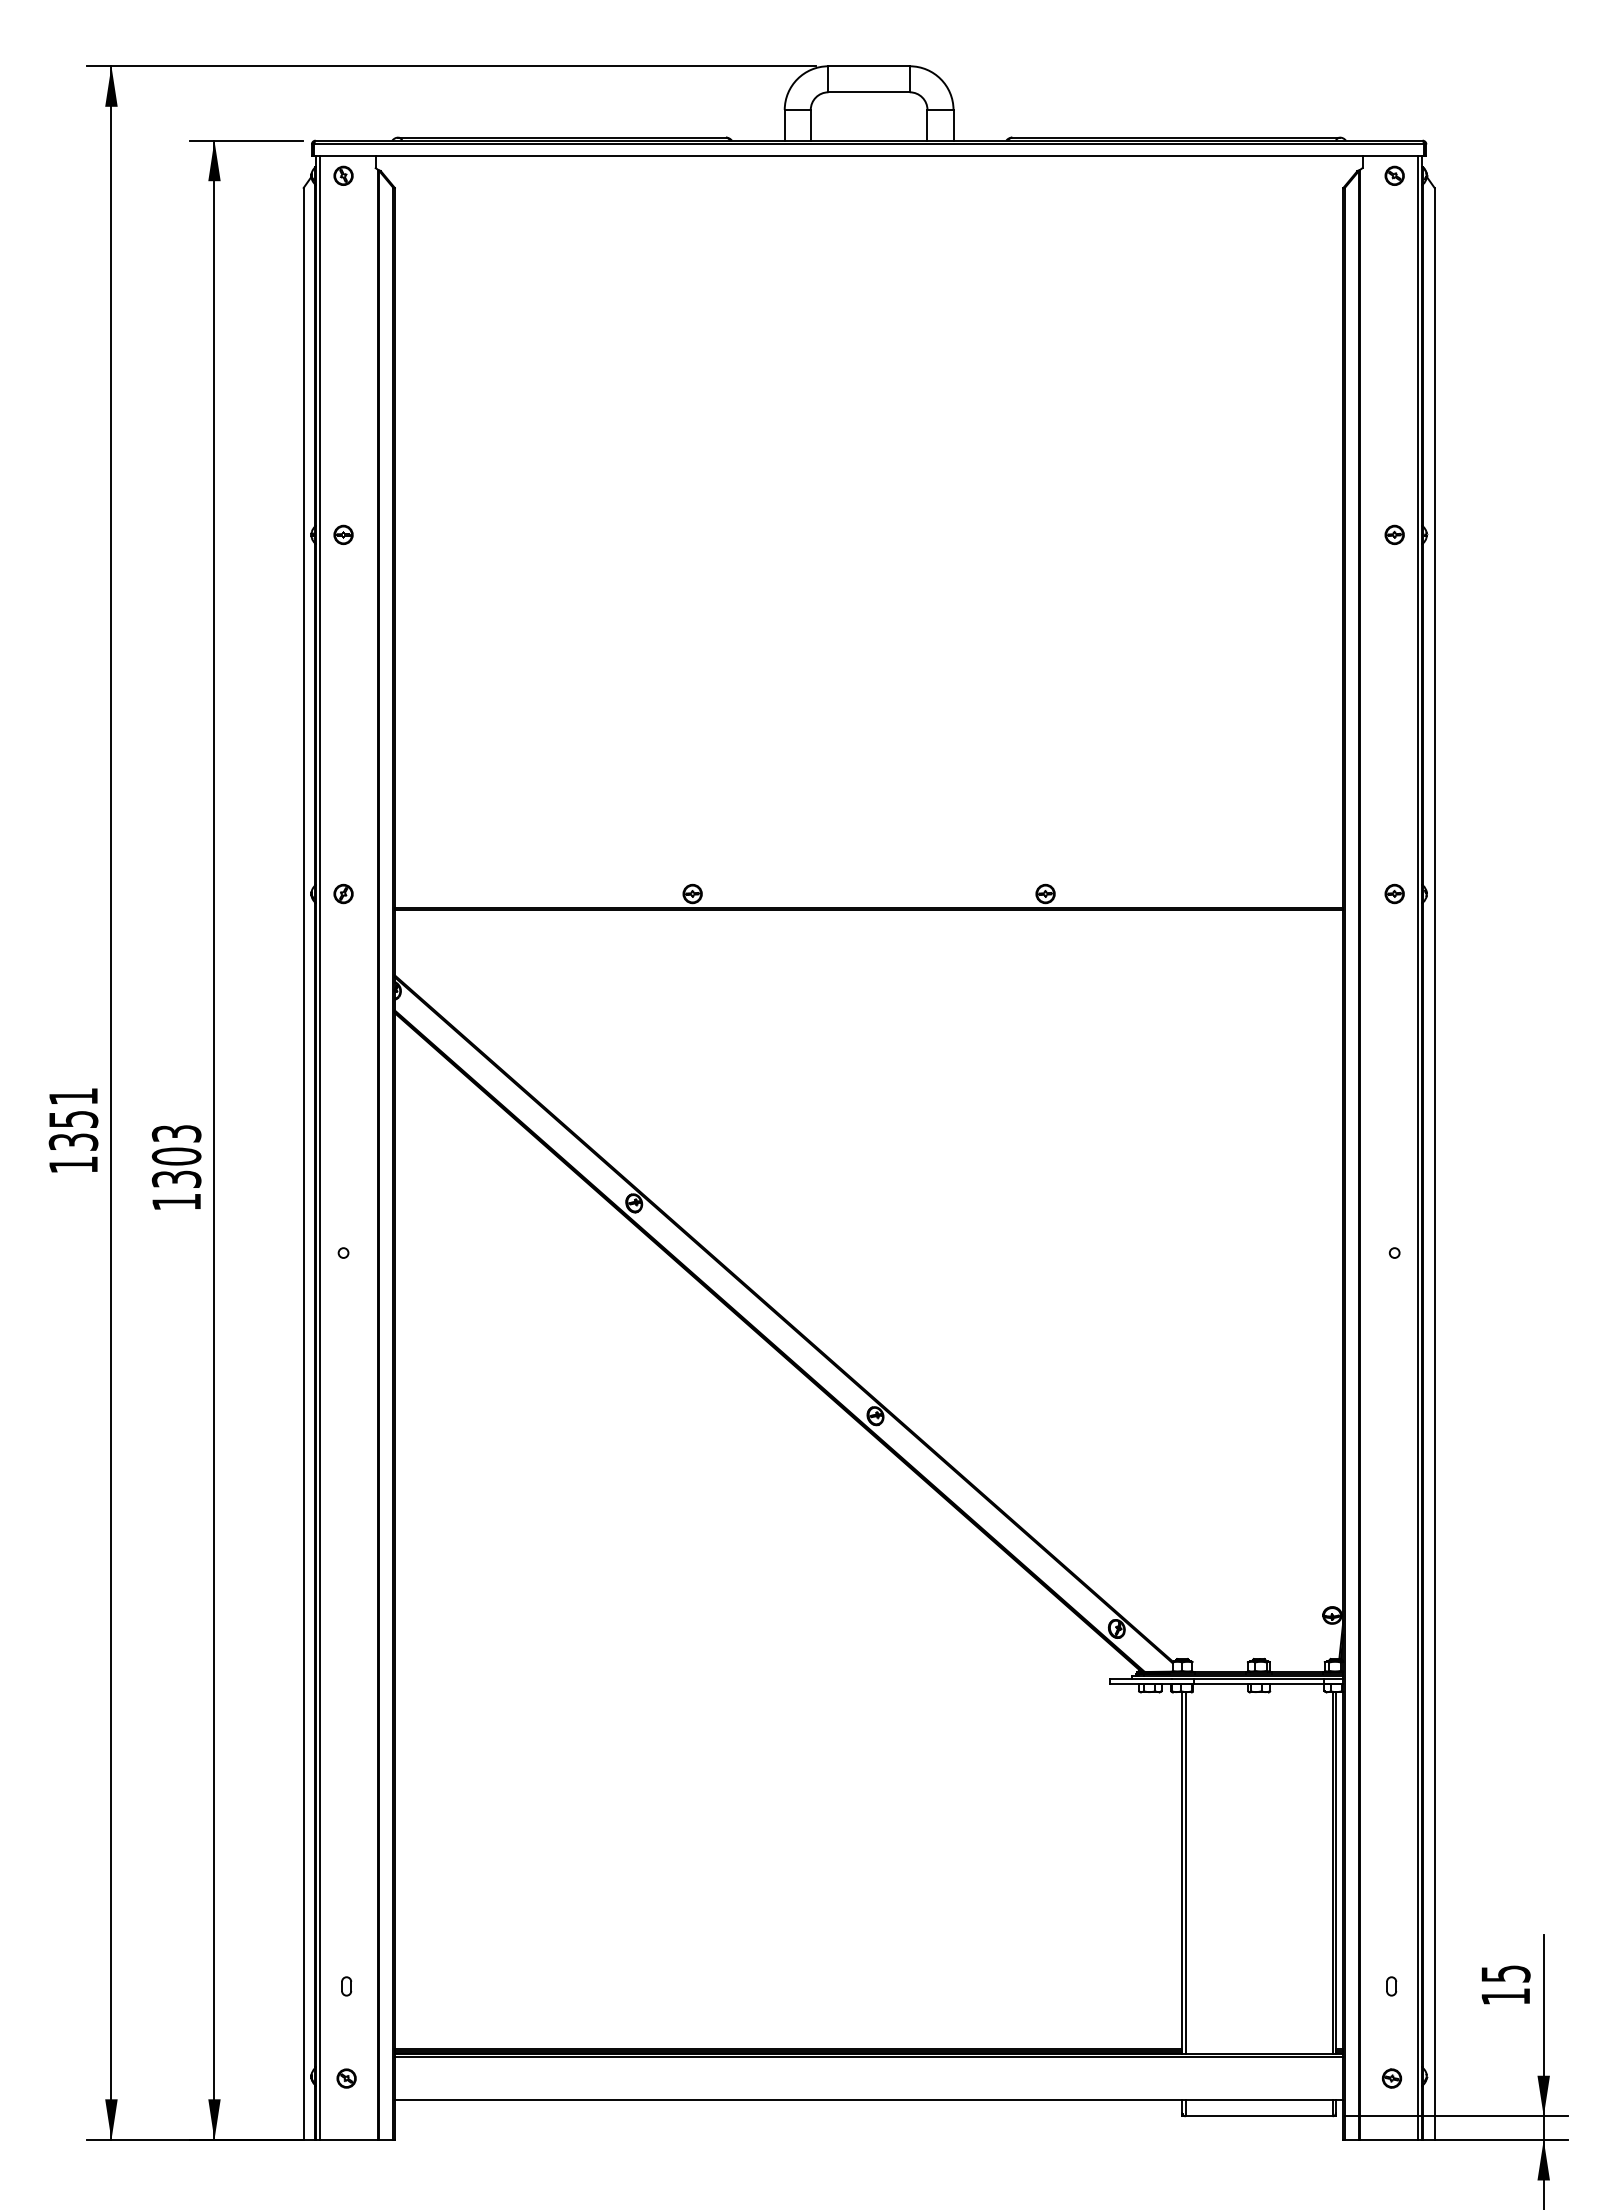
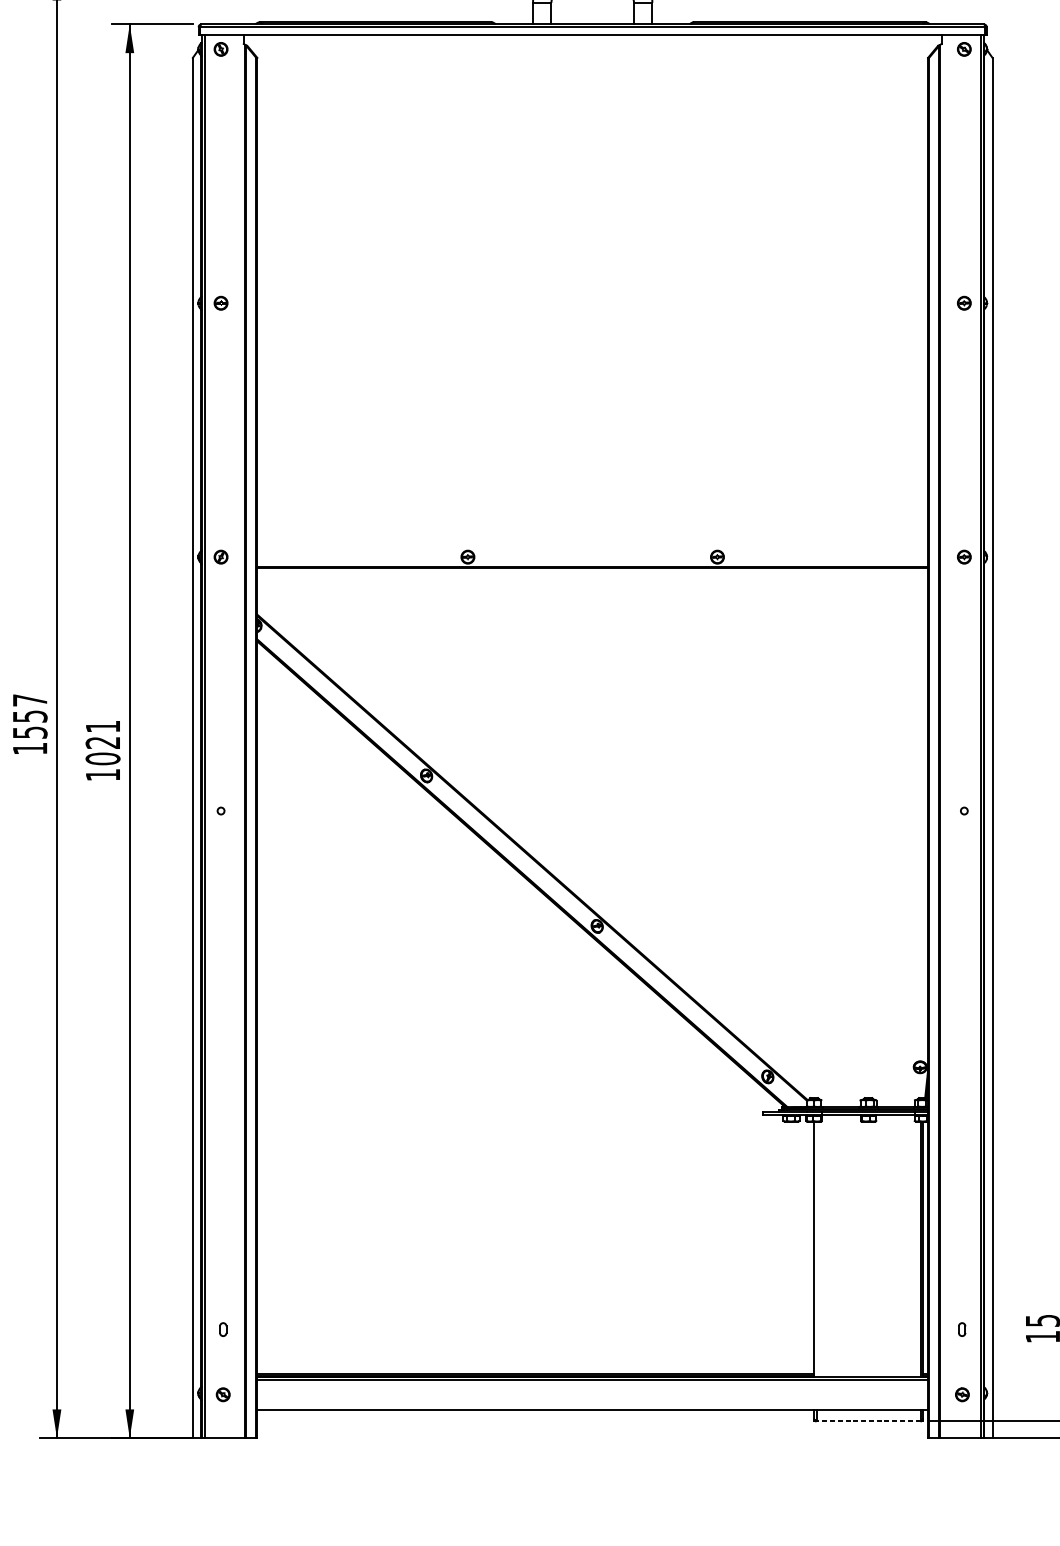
text: (72, 1119) -> (29, 716), 1351 -> 1557
text: (176, 1156) -> (102, 742), 1303 -> 1021
line: (1185, 1872) -> (816, 1249), removed
line: (1259, 2116) -> (868, 1421), solid -> dashed

